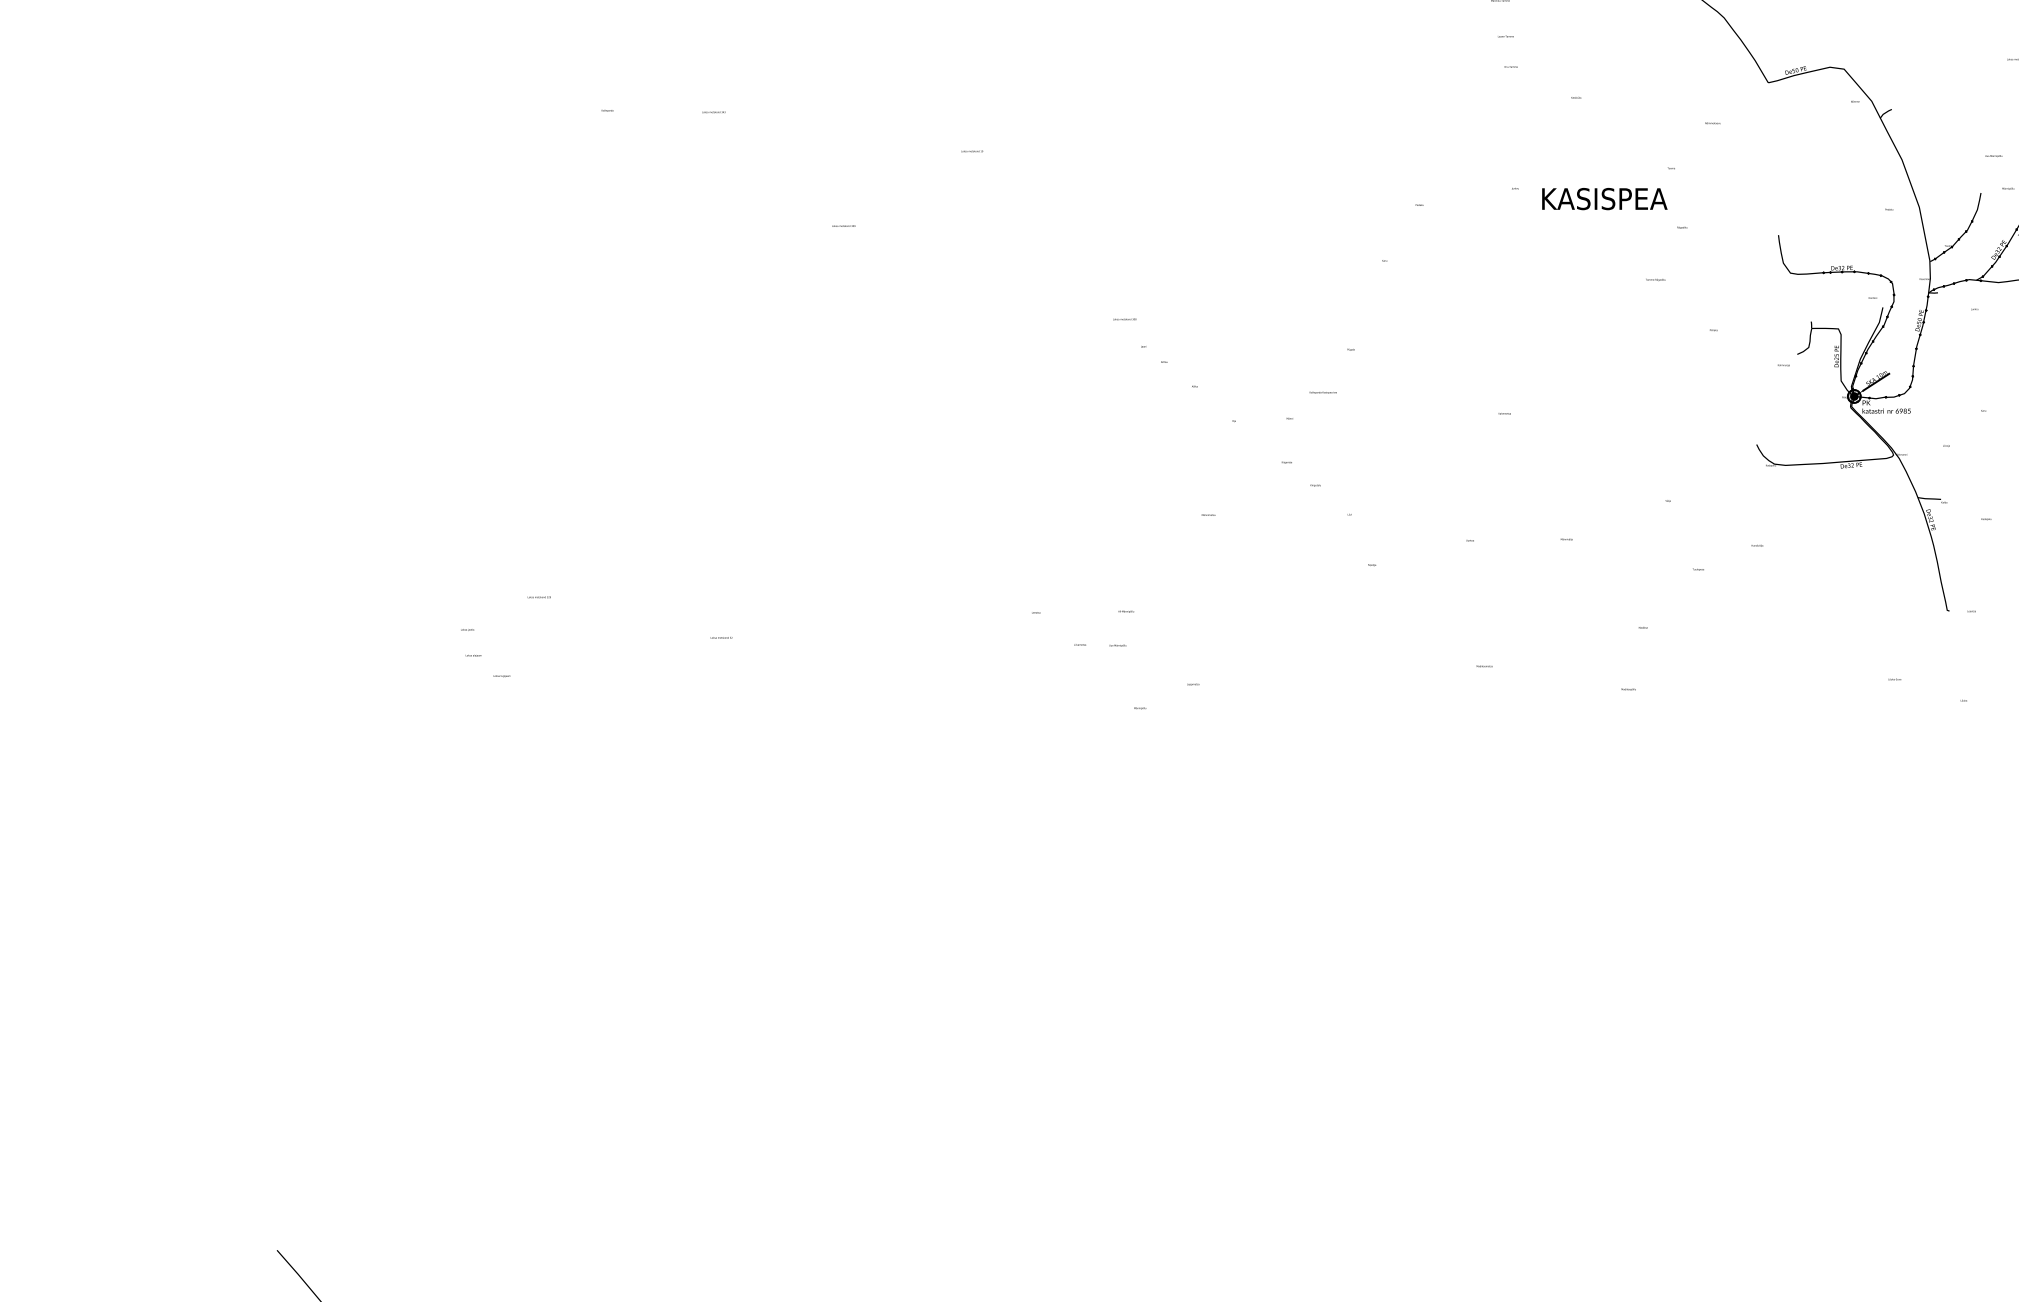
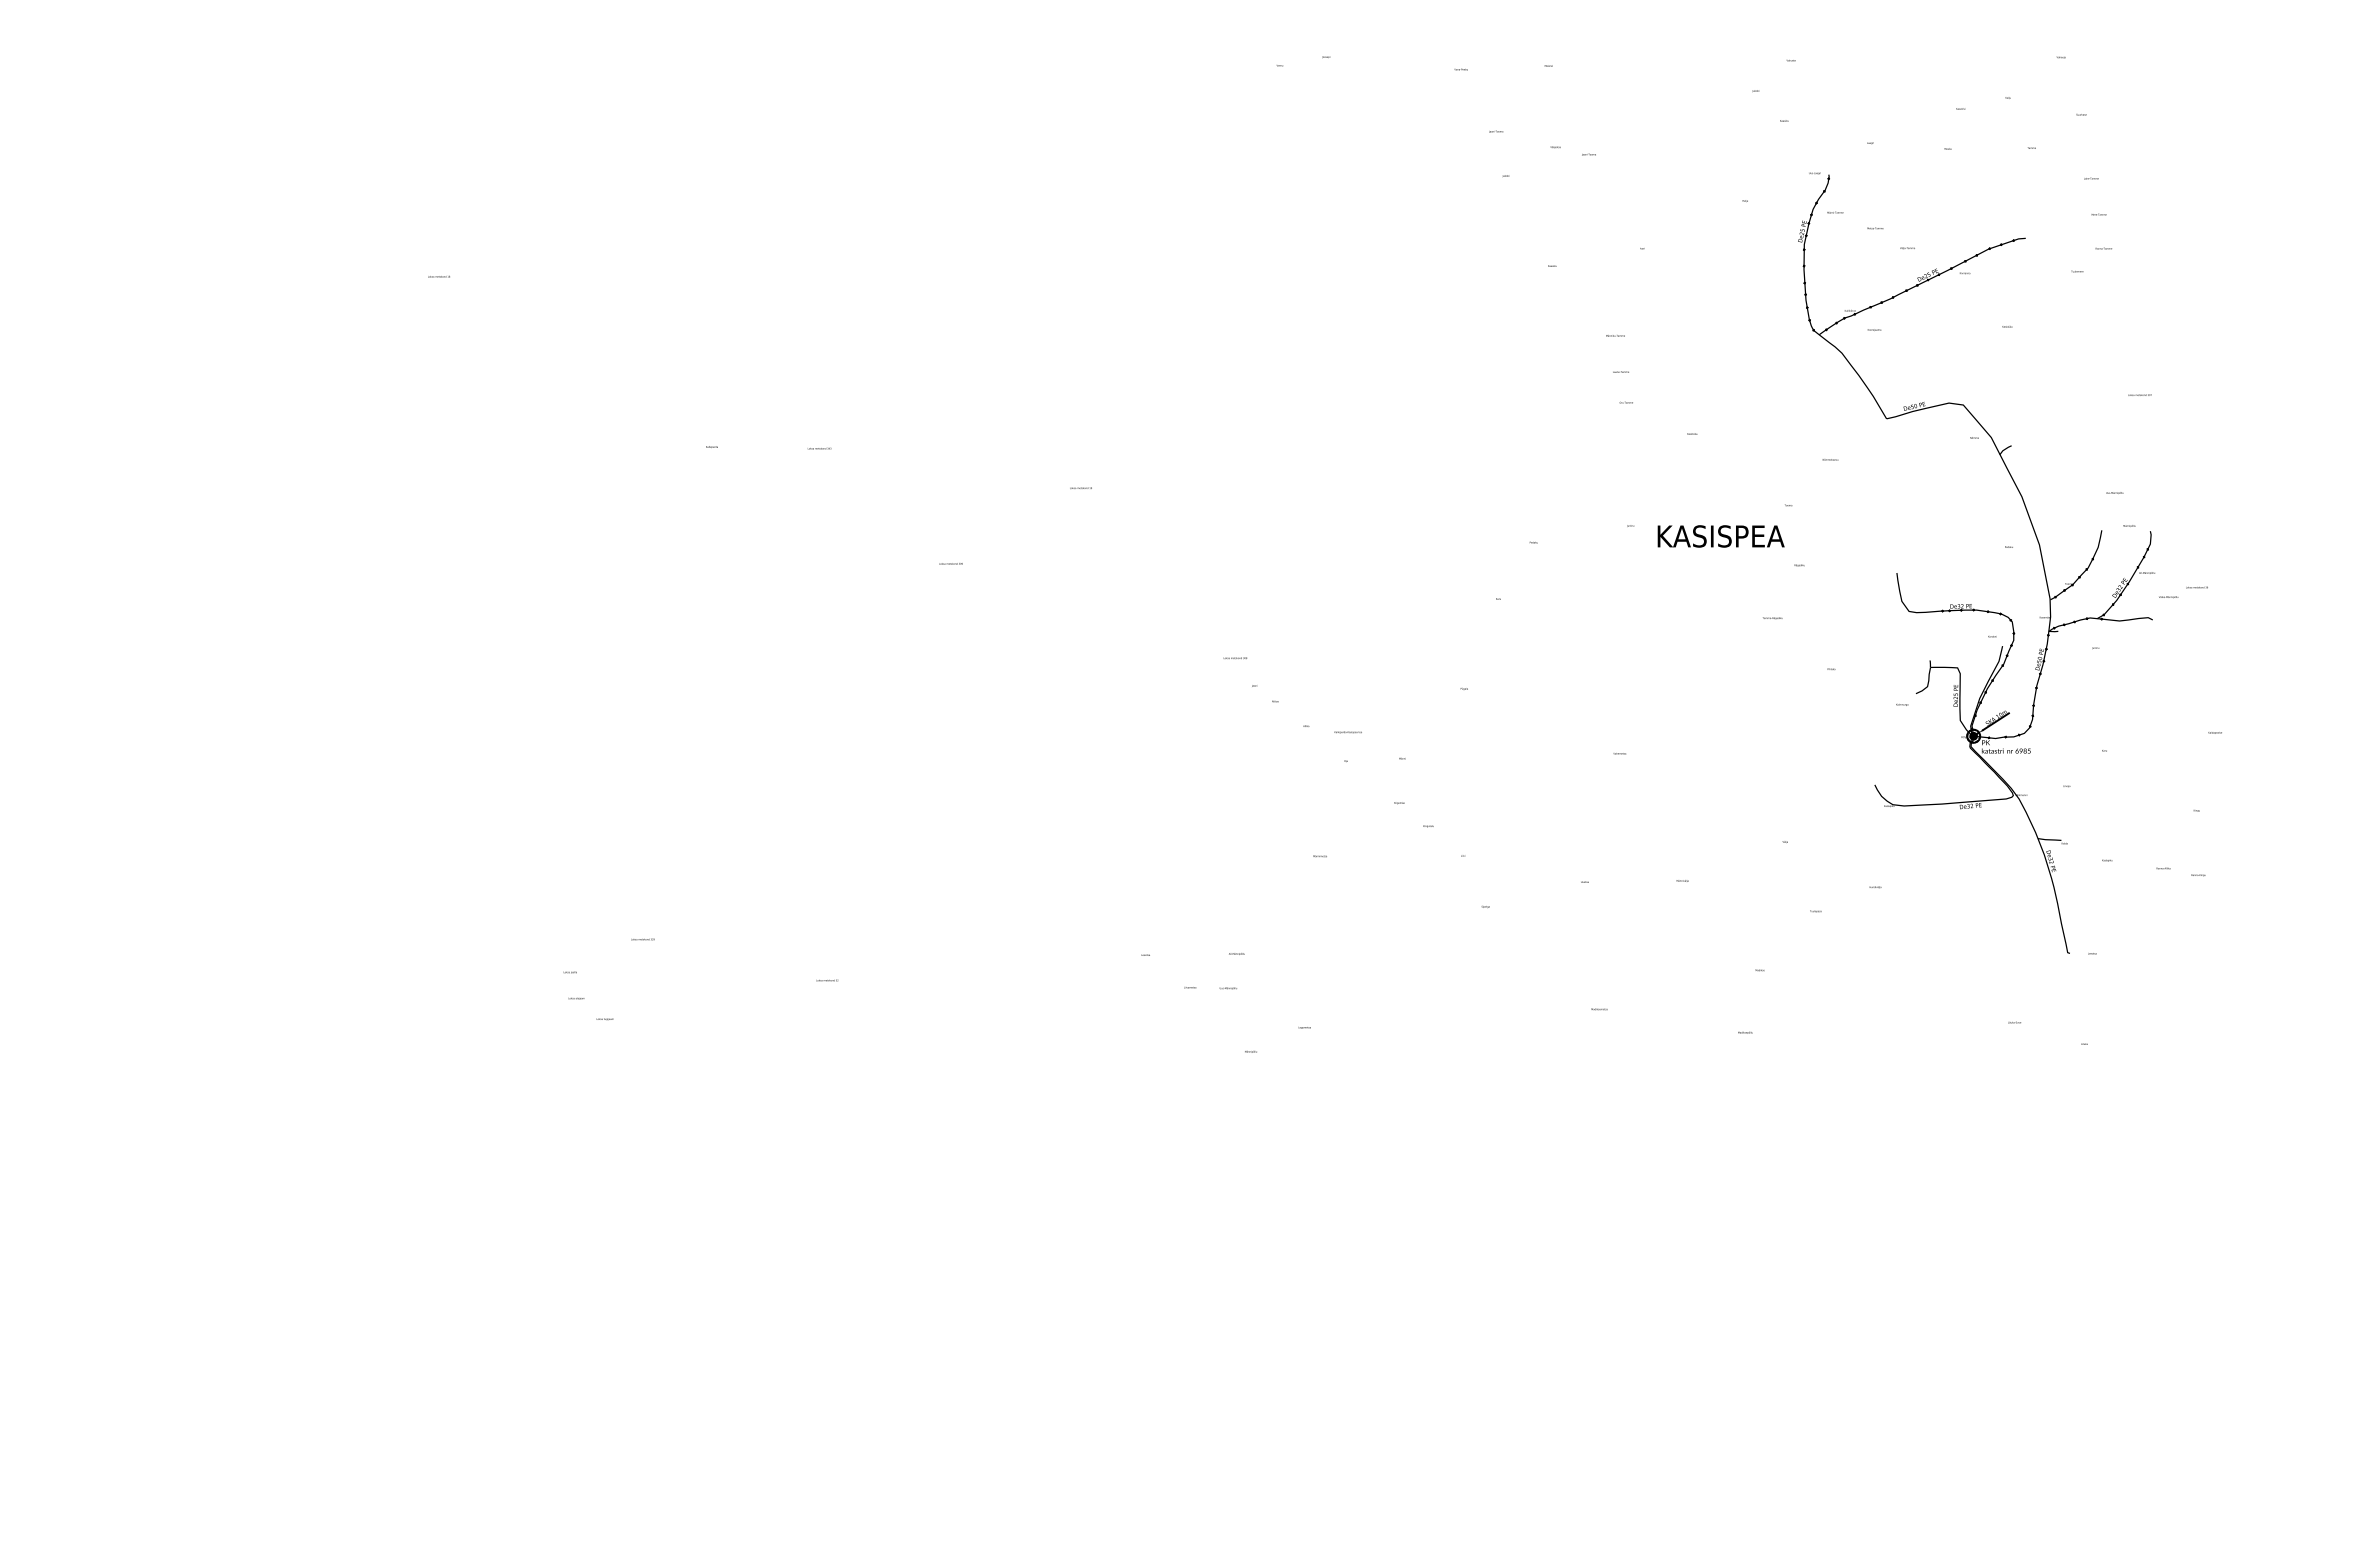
text: (1322, 392) -> (1347, 732), moved

